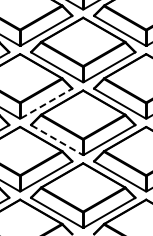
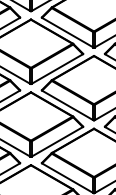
line: (46, 103) -> (57, 68), dashed -> solid
line: (56, 140) -> (67, 105), dashed -> solid

